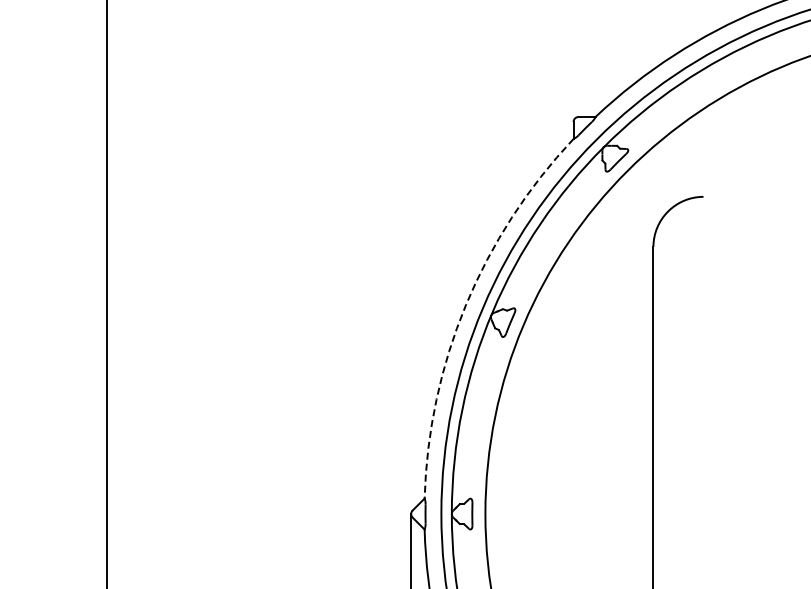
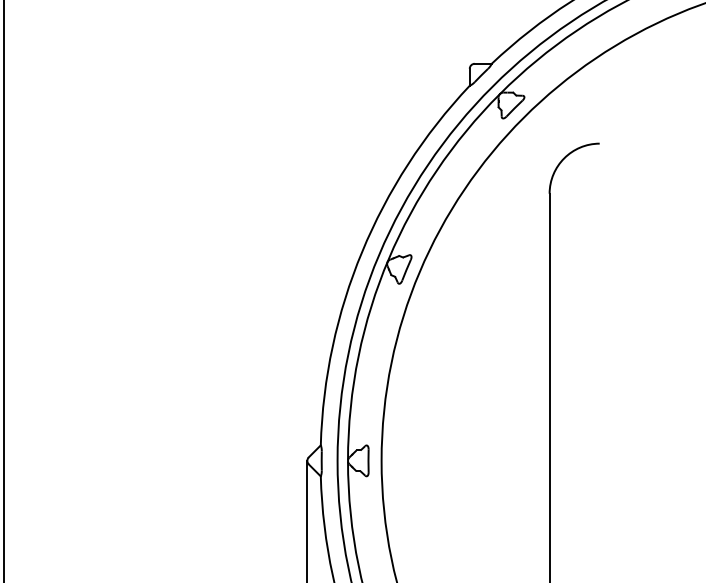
arc: (466, 305) -> (362, 252), dashed -> solid

